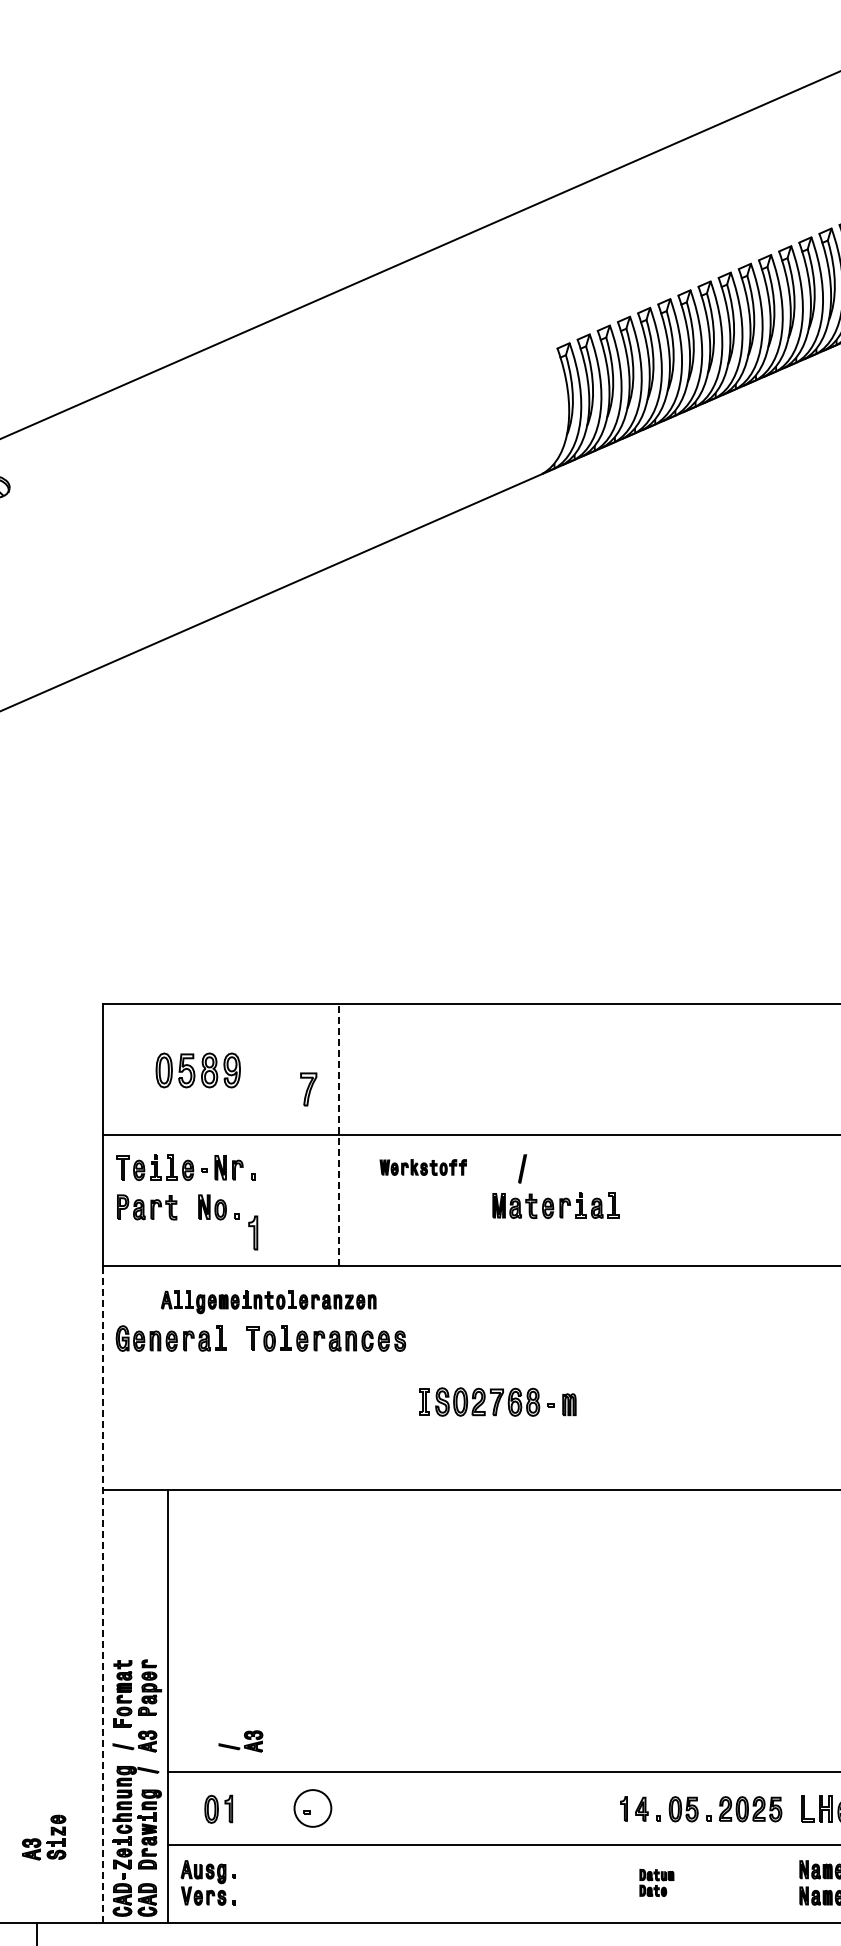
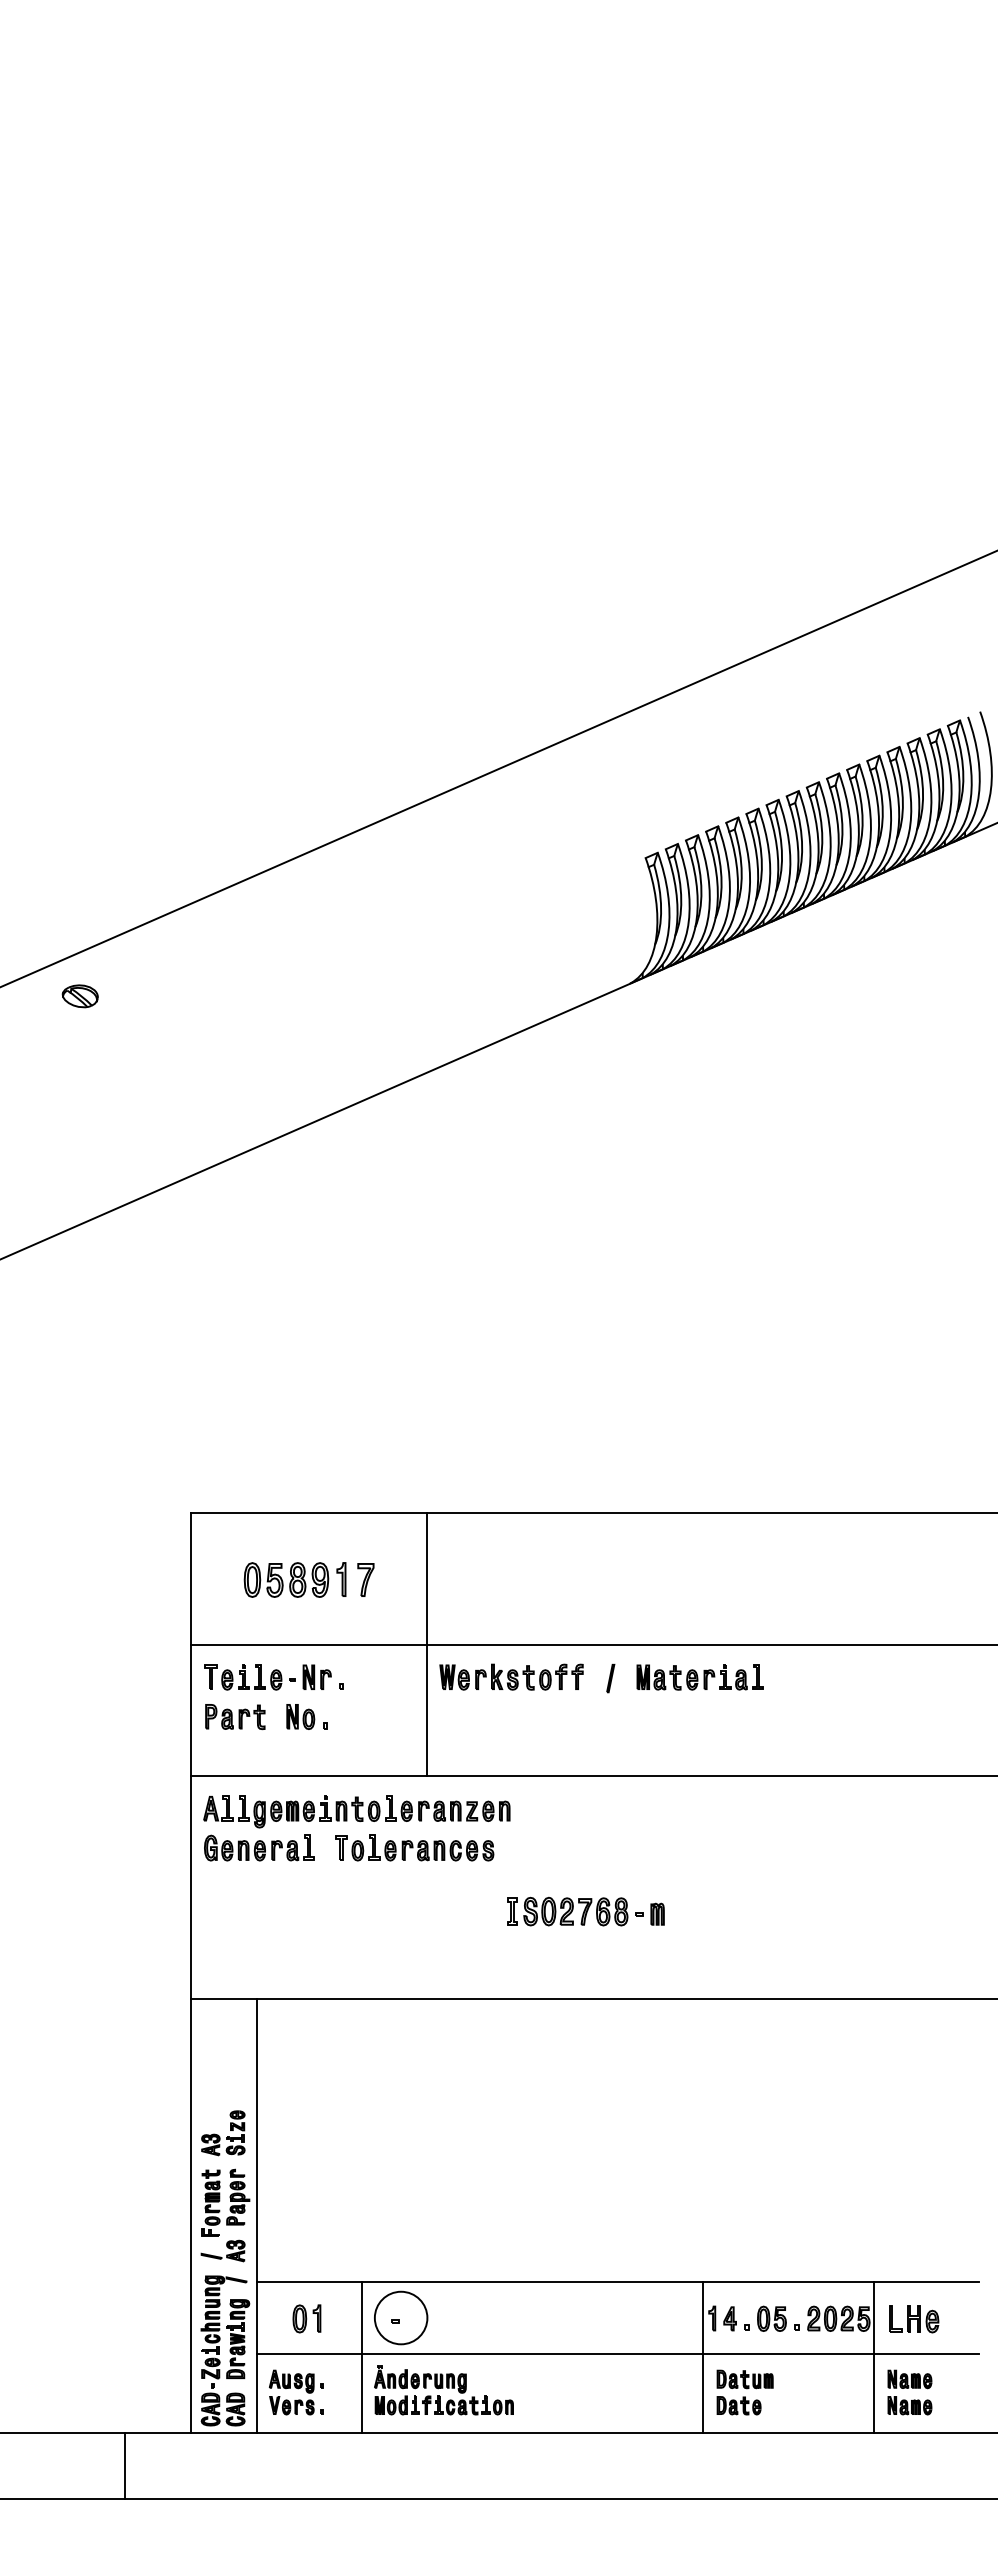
part: (308, 1088) -> (365, 1579), moved
line: (339, 1134) -> (427, 1644), dashed -> solid
part: (423, 1166) -> (511, 1676), size x1.67
part: (555, 1205) -> (699, 1677), moved
part: (253, 1232) -> (341, 1579), moved
part: (268, 1301) -> (356, 1811), size x1.43
line: (102, 1594) -> (190, 2104), dashed -> solid
part: (240, 1740) -> (328, 2250), removed
circle: (312, 1807) -> (400, 2317), size x1.43
part: (44, 1837) -> (223, 2133), moved
line: (273, 1847) -> (361, 2357), added
line: (615, 1847) -> (703, 2357), added
line: (786, 1847) -> (874, 2357), added
part: (355, 1880) -> (443, 2390), added
part: (656, 1882) -> (744, 2392), size x1.67

